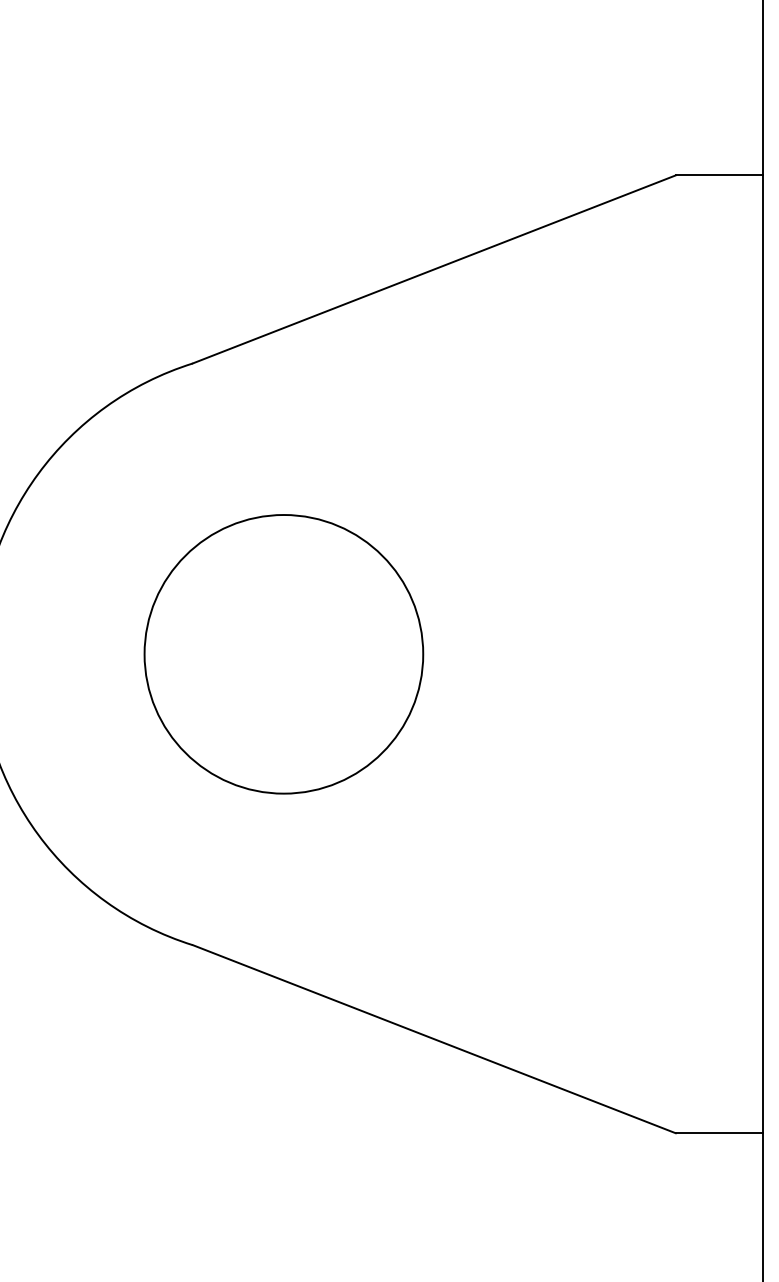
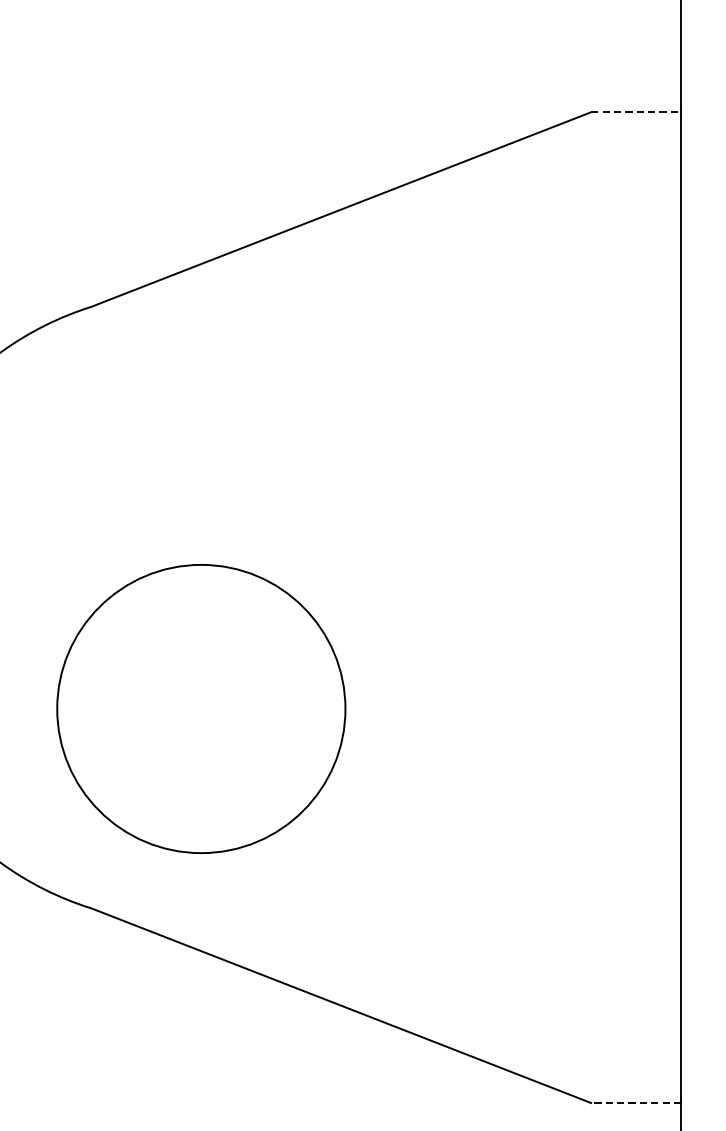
line: (719, 175) -> (636, 112), solid -> dashed
circle: (283, 654) -> (200, 709), moved
line: (719, 1133) -> (636, 1103), solid -> dashed

